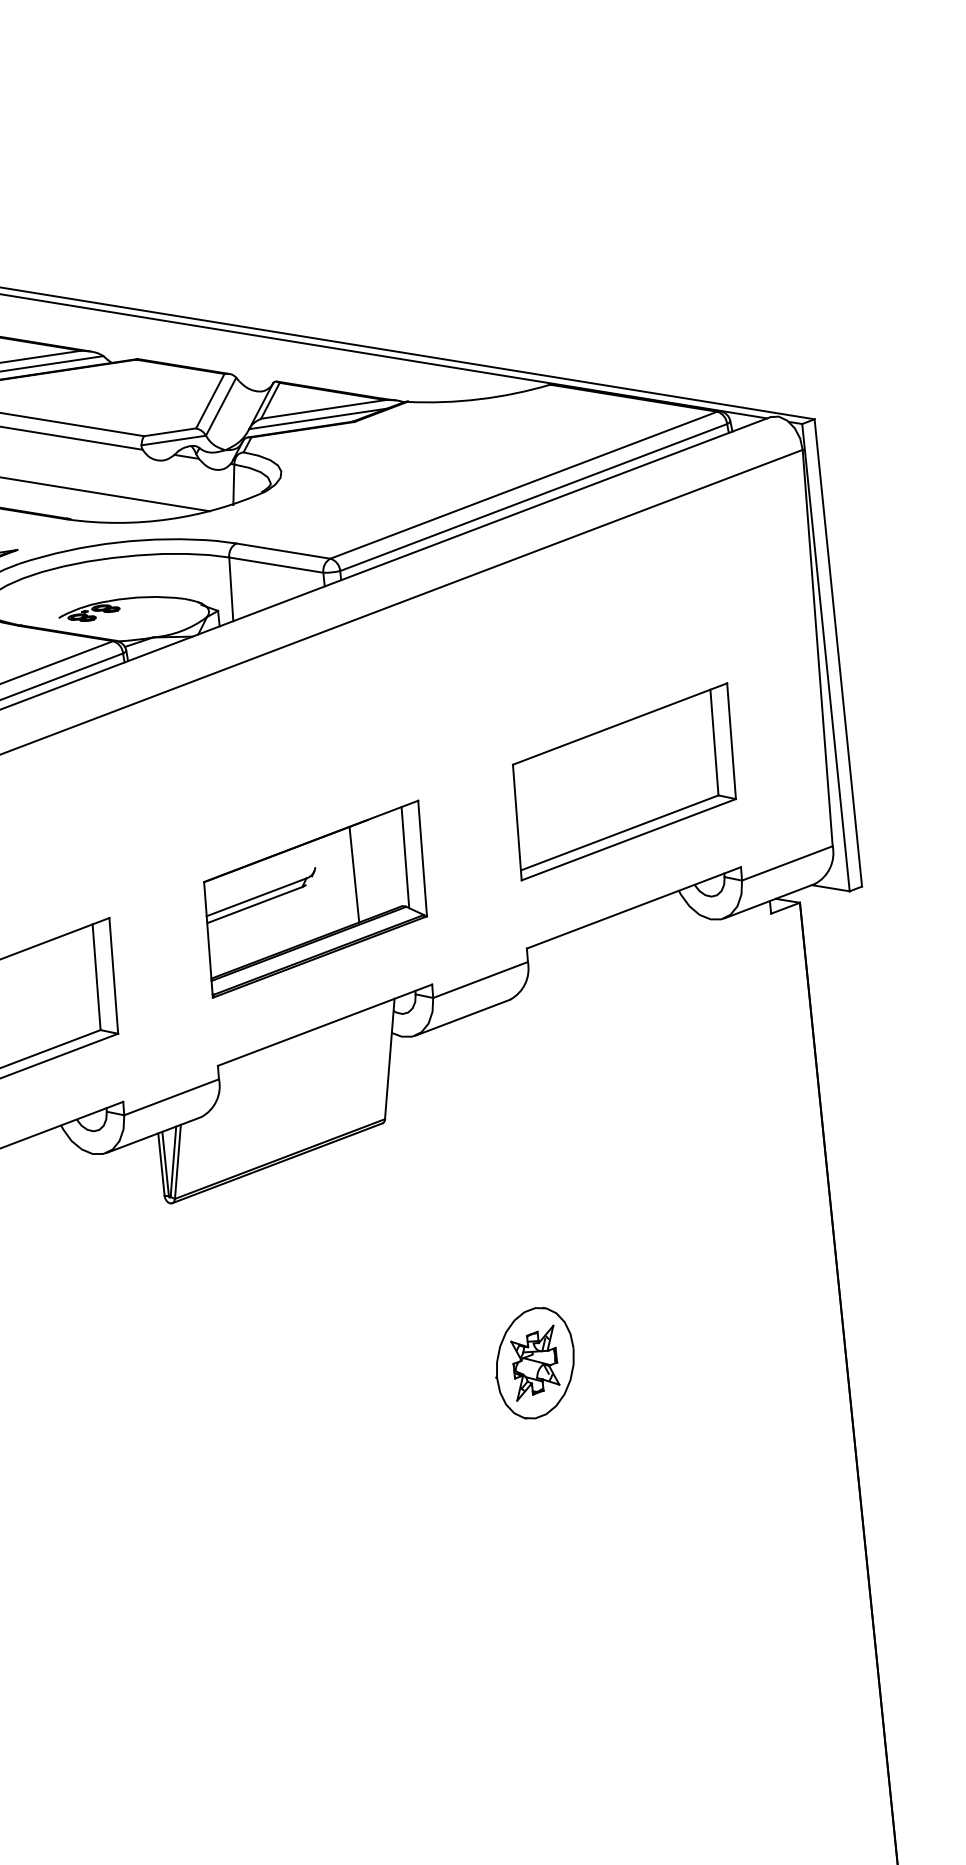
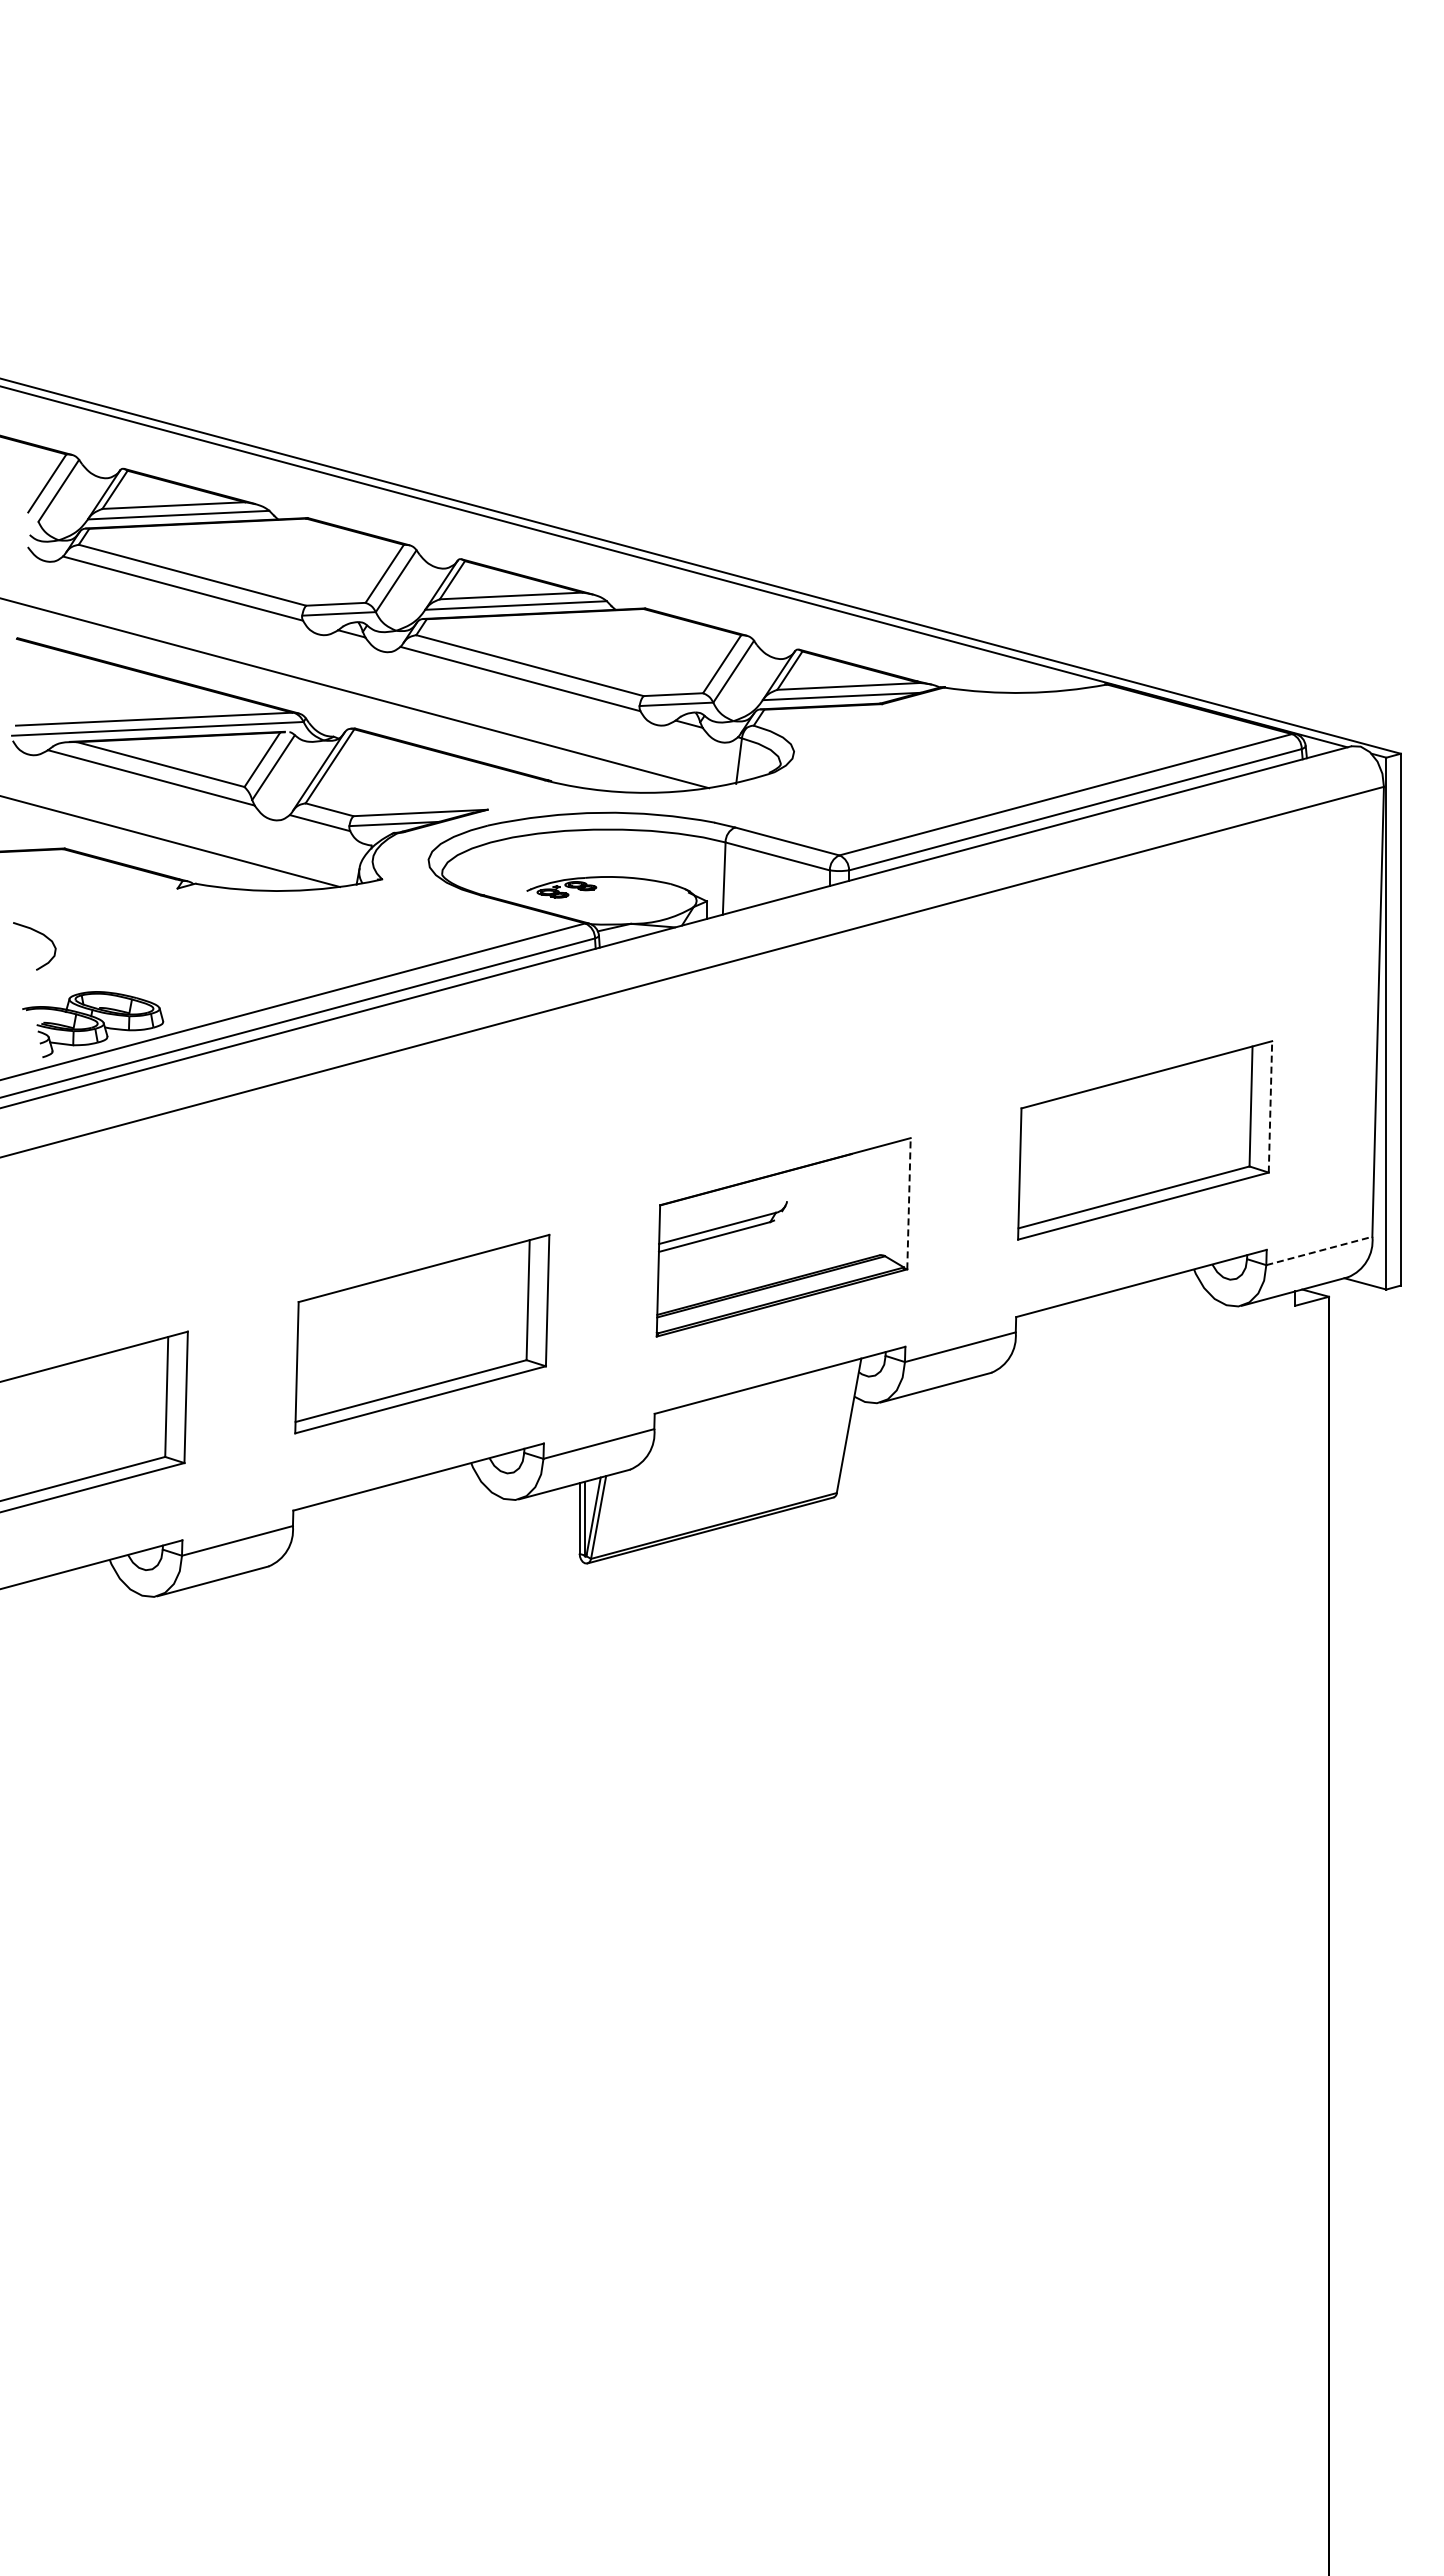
line: (731, 740) -> (1270, 1106), solid -> dashed
line: (405, 857) -> (889, 1200), removed
line: (422, 858) -> (908, 1203), solid -> dashed
line: (787, 862) -> (1319, 1250), solid -> dashed
line: (354, 874) -> (830, 1213), removed
part: (534, 1363) -> (977, 1785), removed

